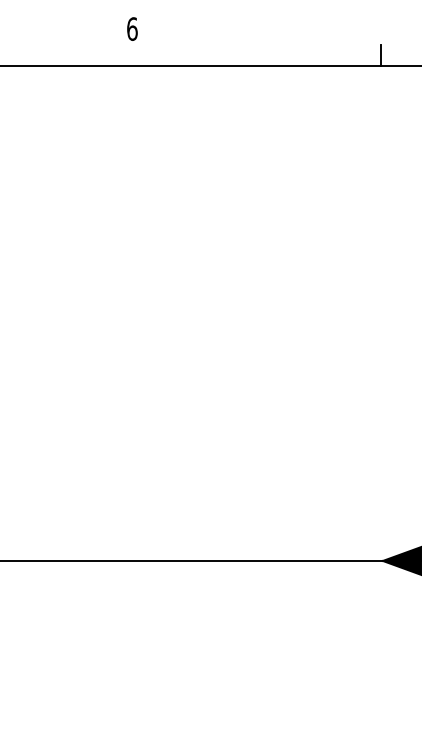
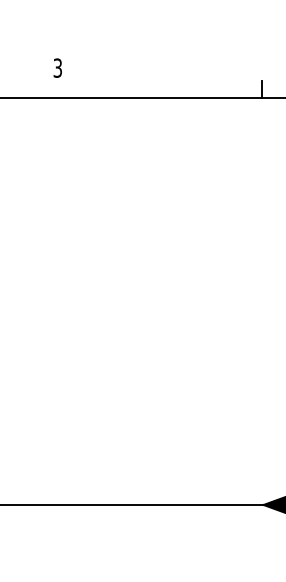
text: (132, 29) -> (57, 68), 6 -> 3

